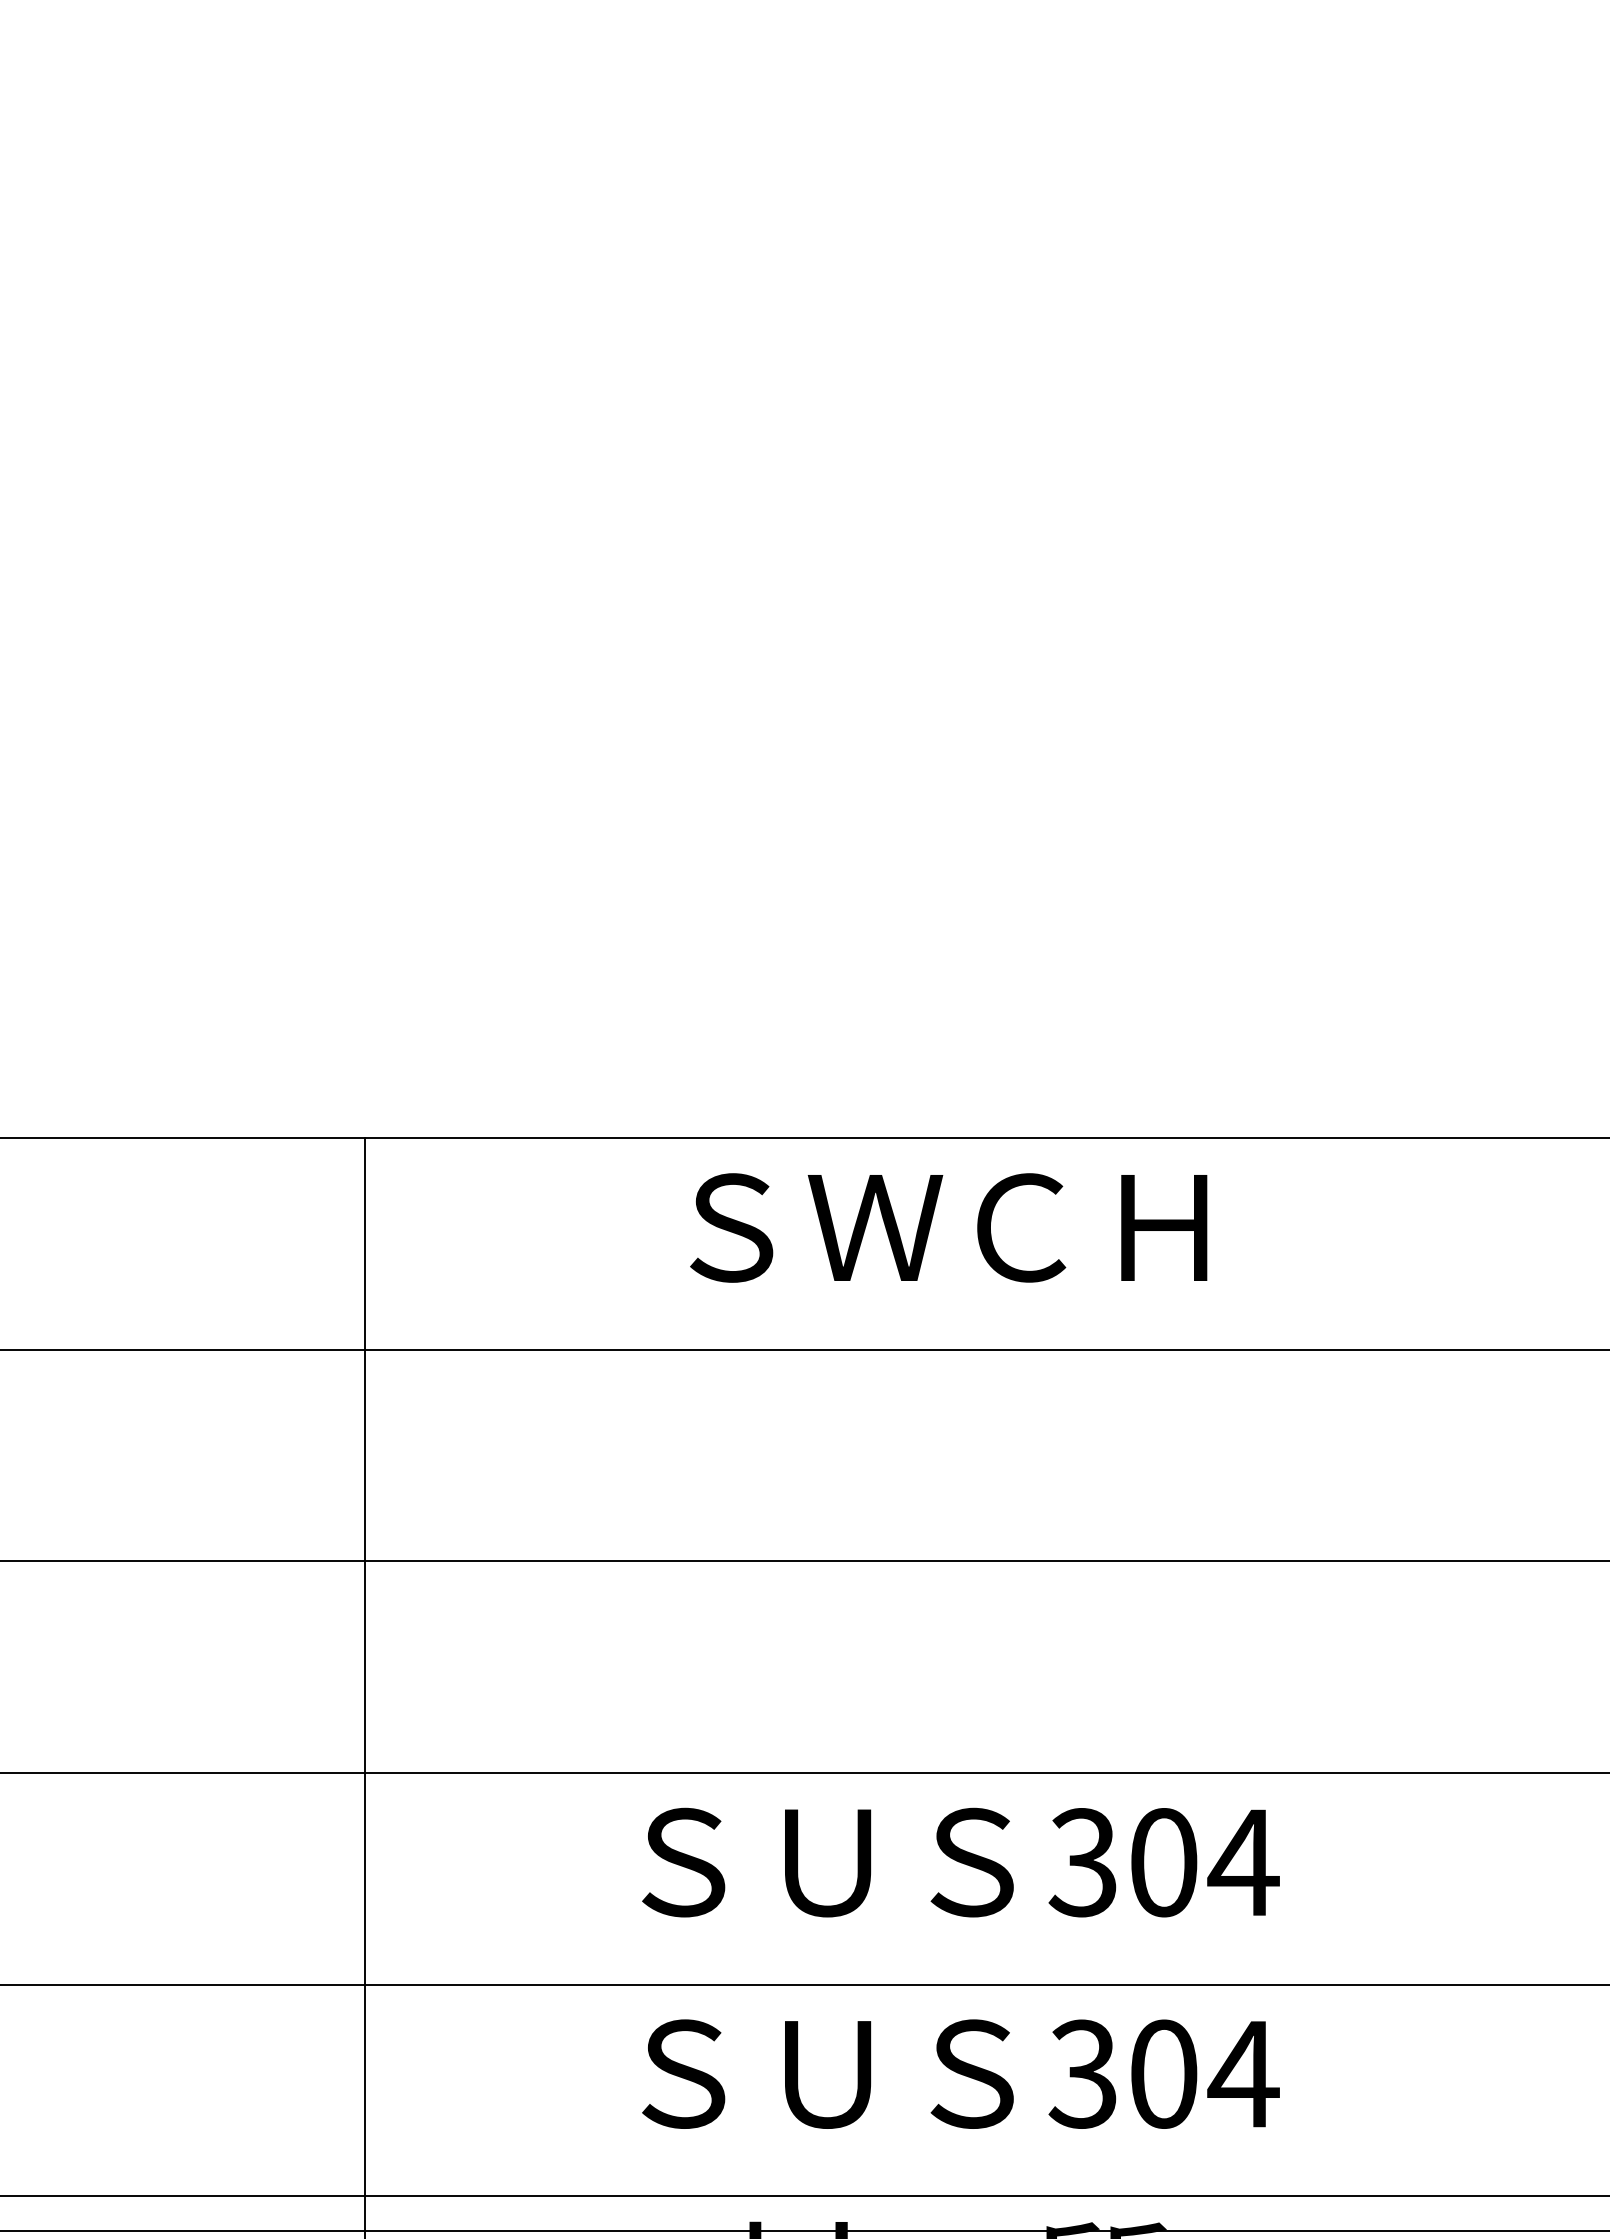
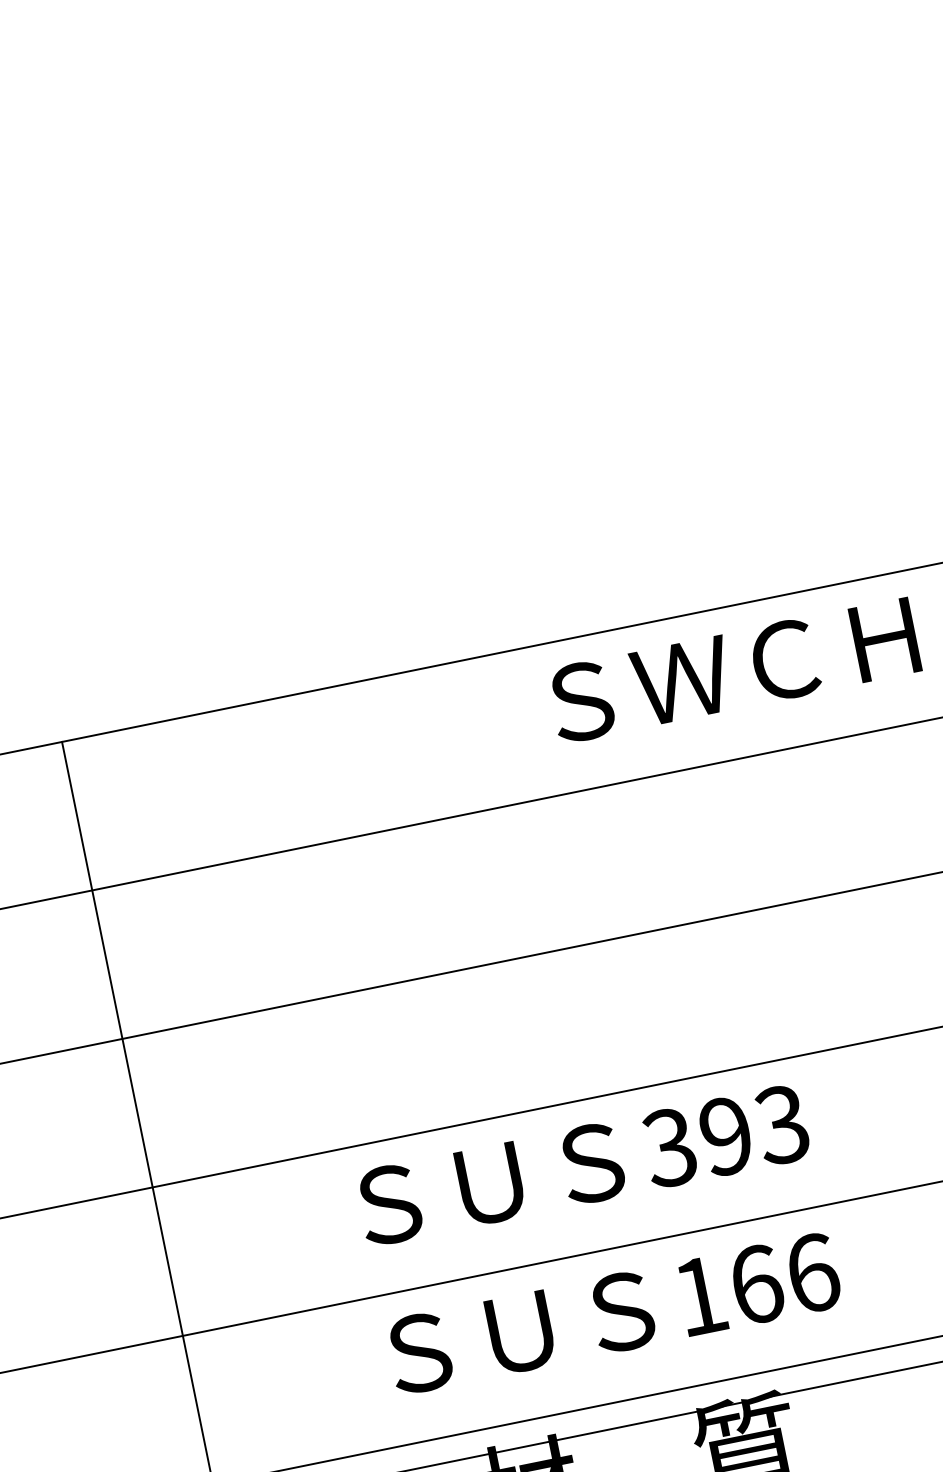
text: (948, 1227) -> (733, 670), moved
text: (1204, 1862) -> (754, 1130), 304 -> 393
text: (1163, 2073) -> (756, 1284), 304 -> 166

